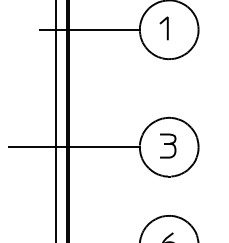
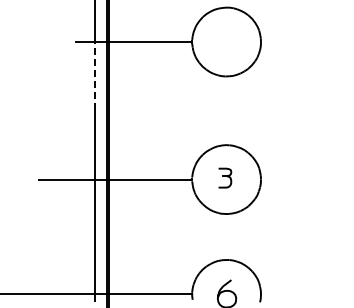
line: (167, 28) -> (224, 40), removed
line: (56, 54) -> (94, 70), solid -> dashed
part: (167, 145) -> (224, 177), size x0.7

